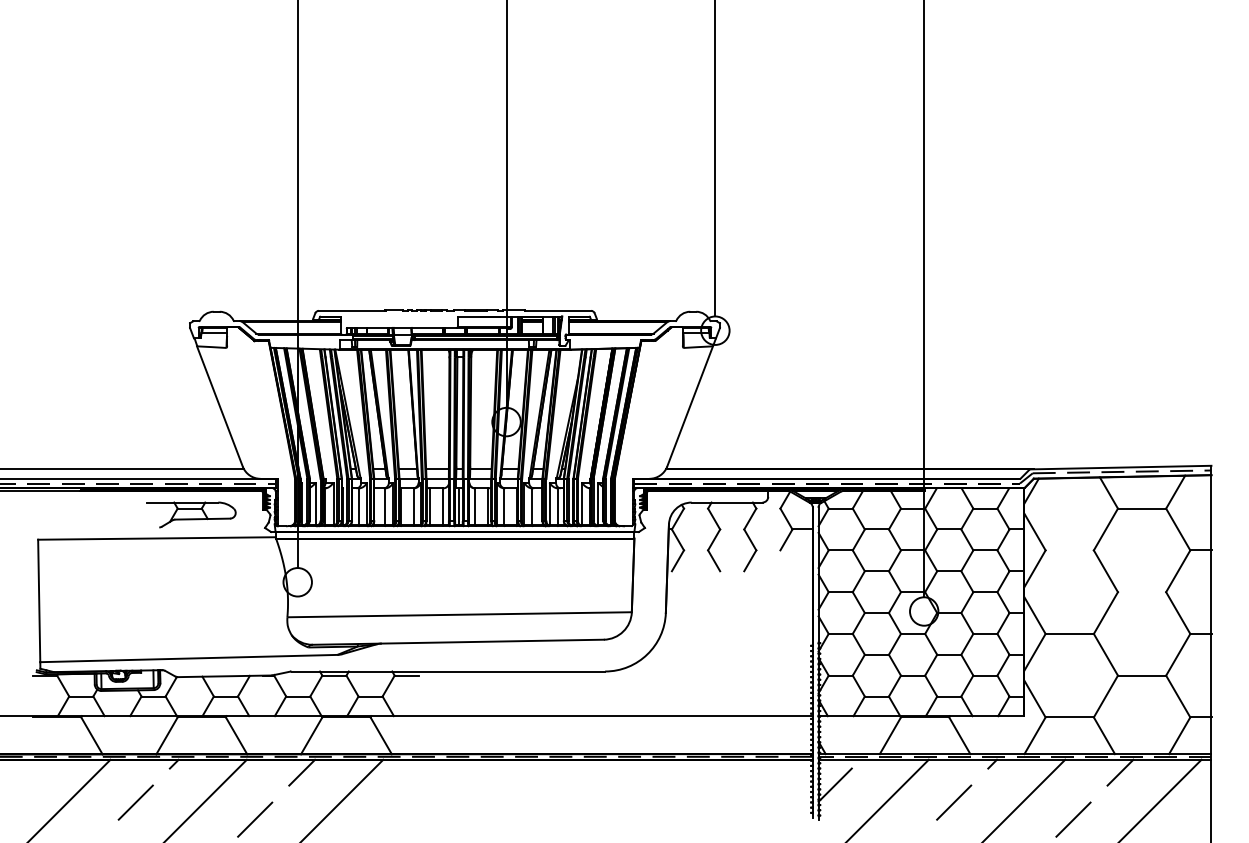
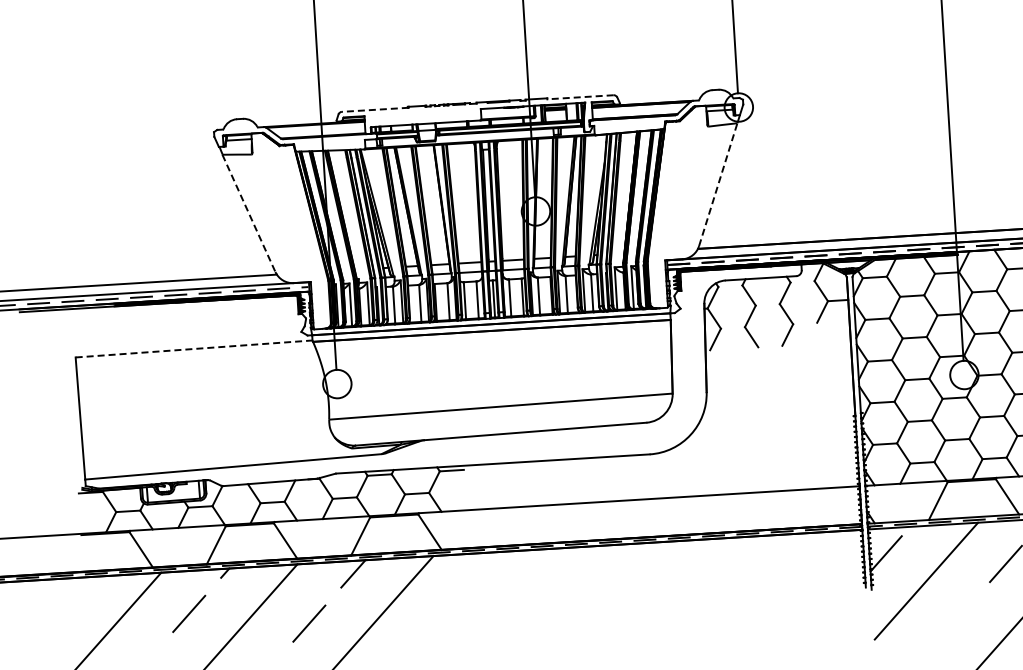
line: (352, 310) -> (375, 109), solid -> dashed
line: (557, 310) -> (580, 96), solid -> dashed
line: (220, 406) -> (249, 213), solid -> dashed
line: (690, 406) -> (718, 184), solid -> dashed
part: (191, 514) -> (227, 322), removed
line: (156, 538) -> (193, 349), solid -> dashed

